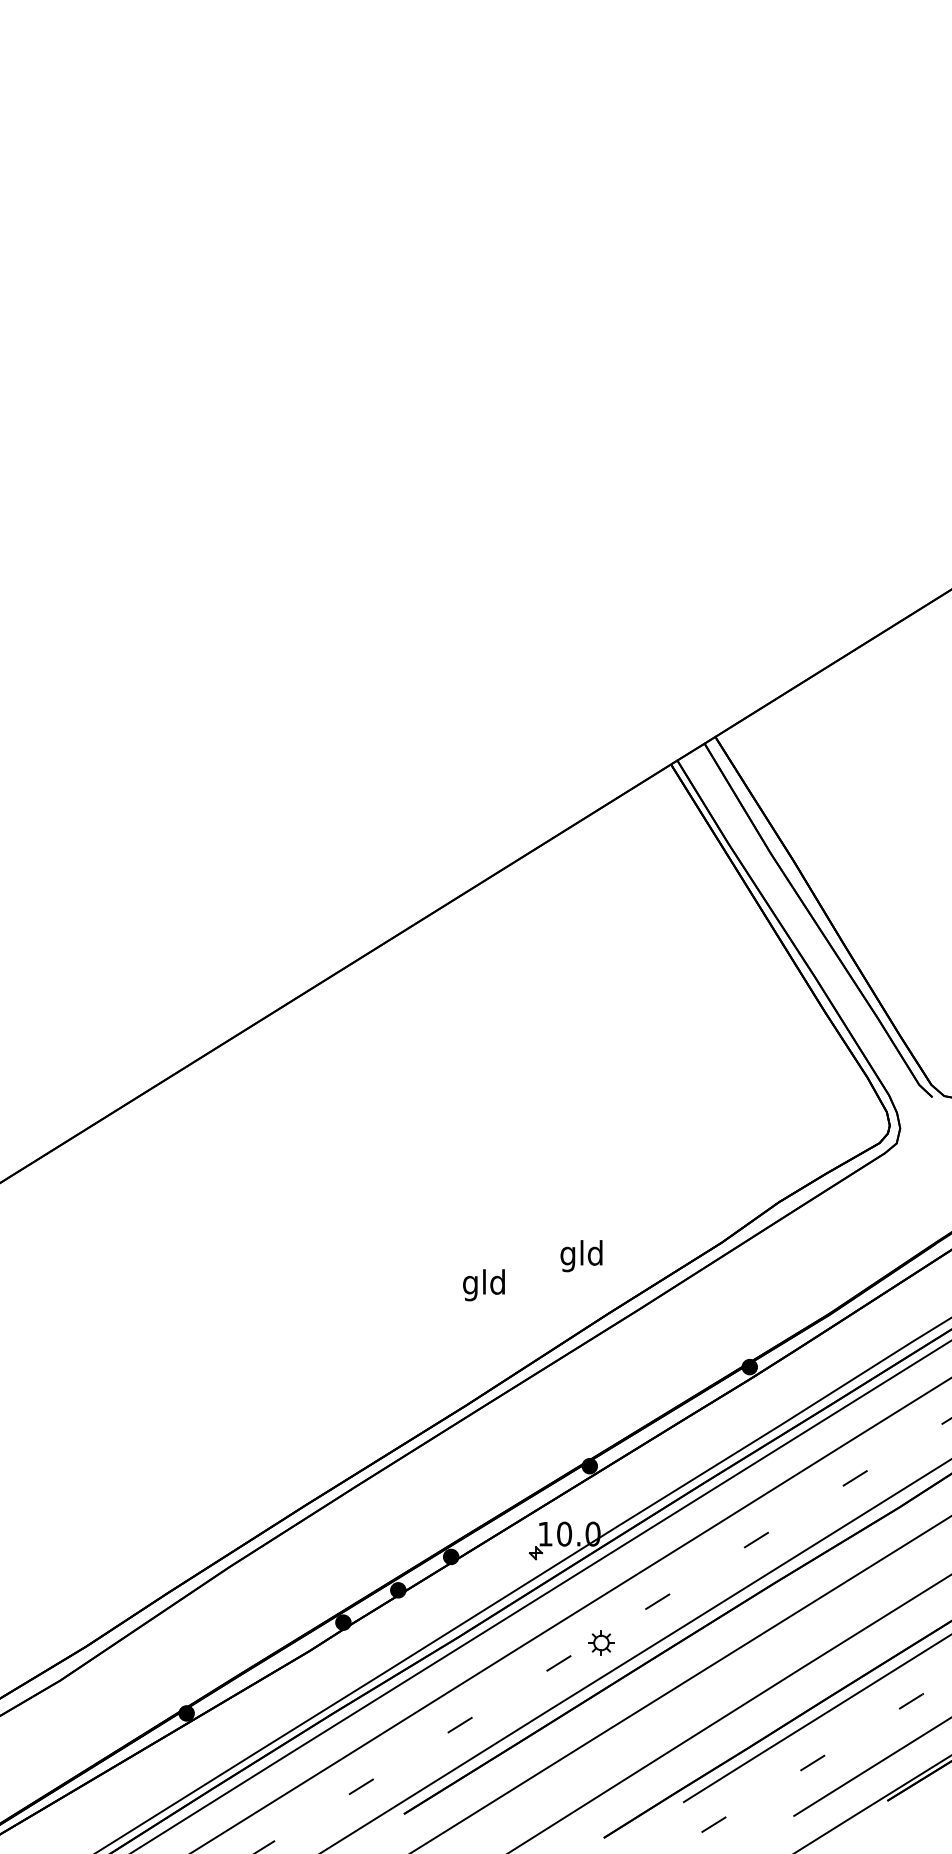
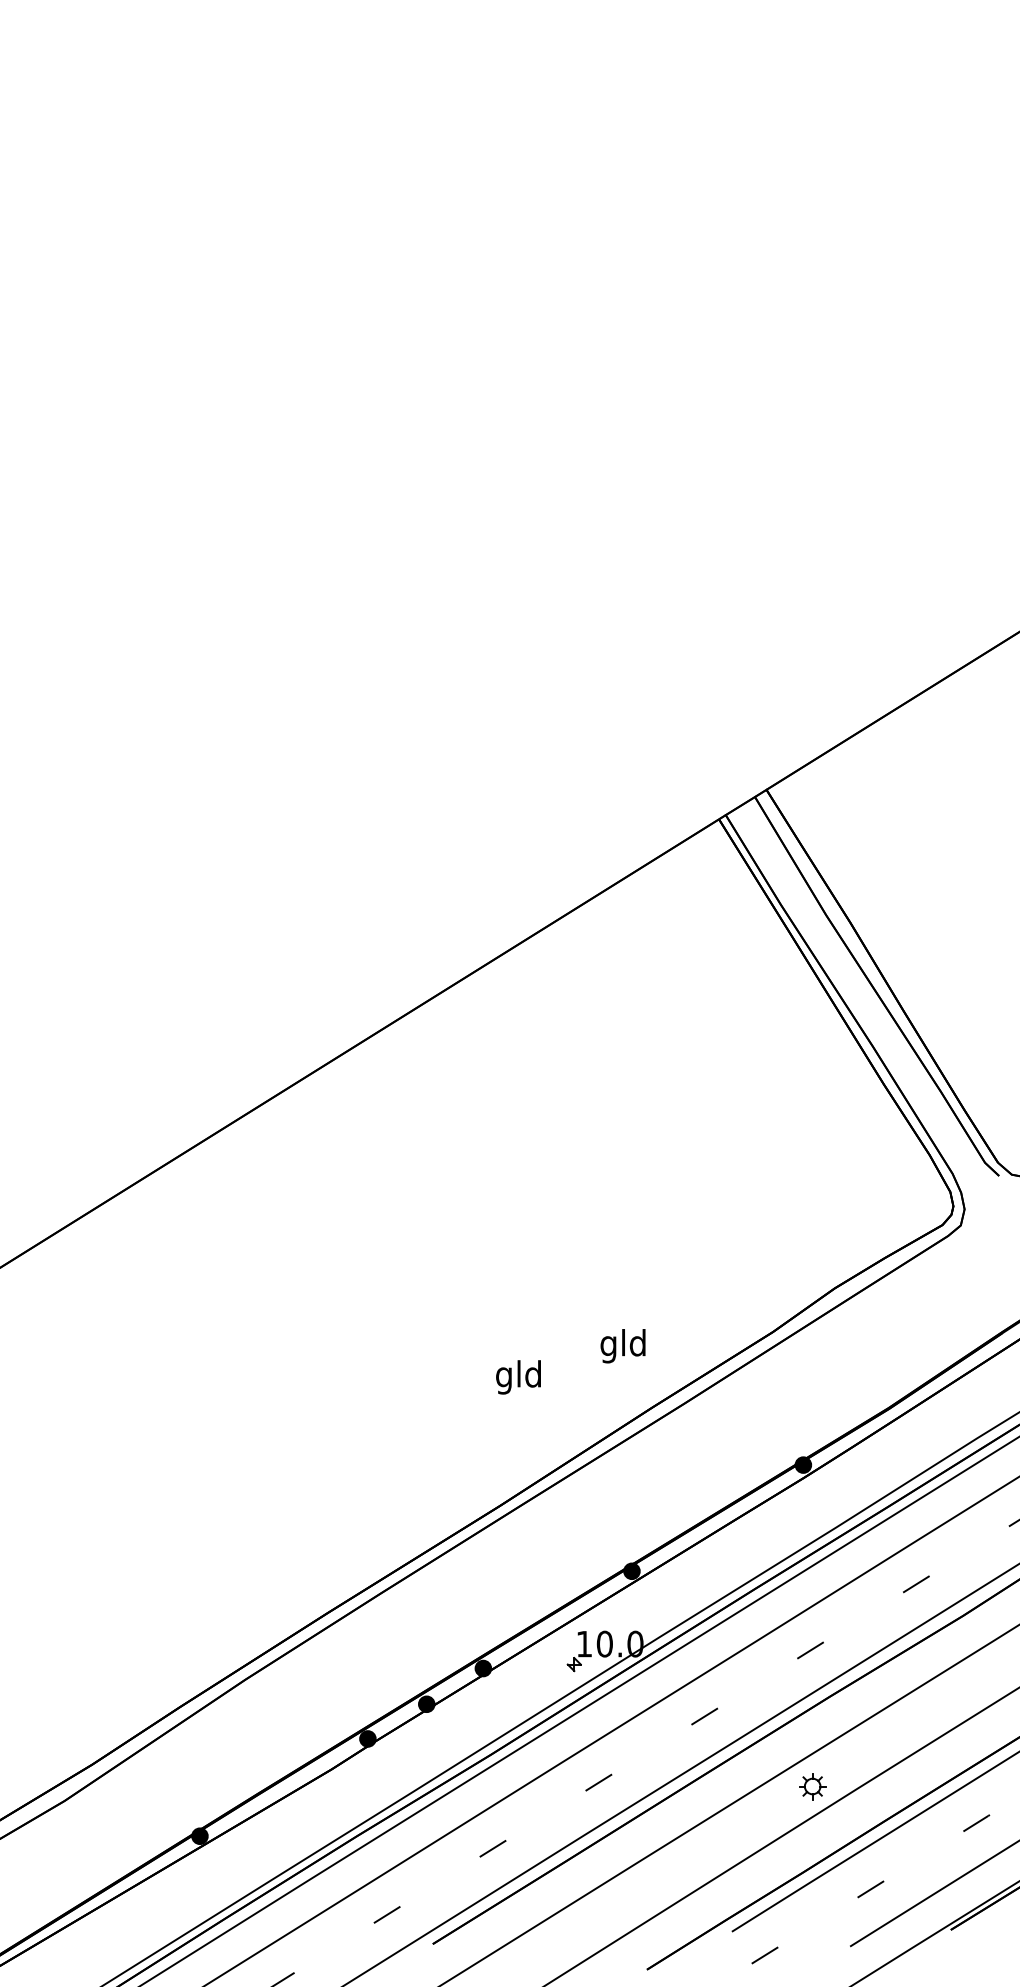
part: (601, 1642) -> (812, 1785), moved

